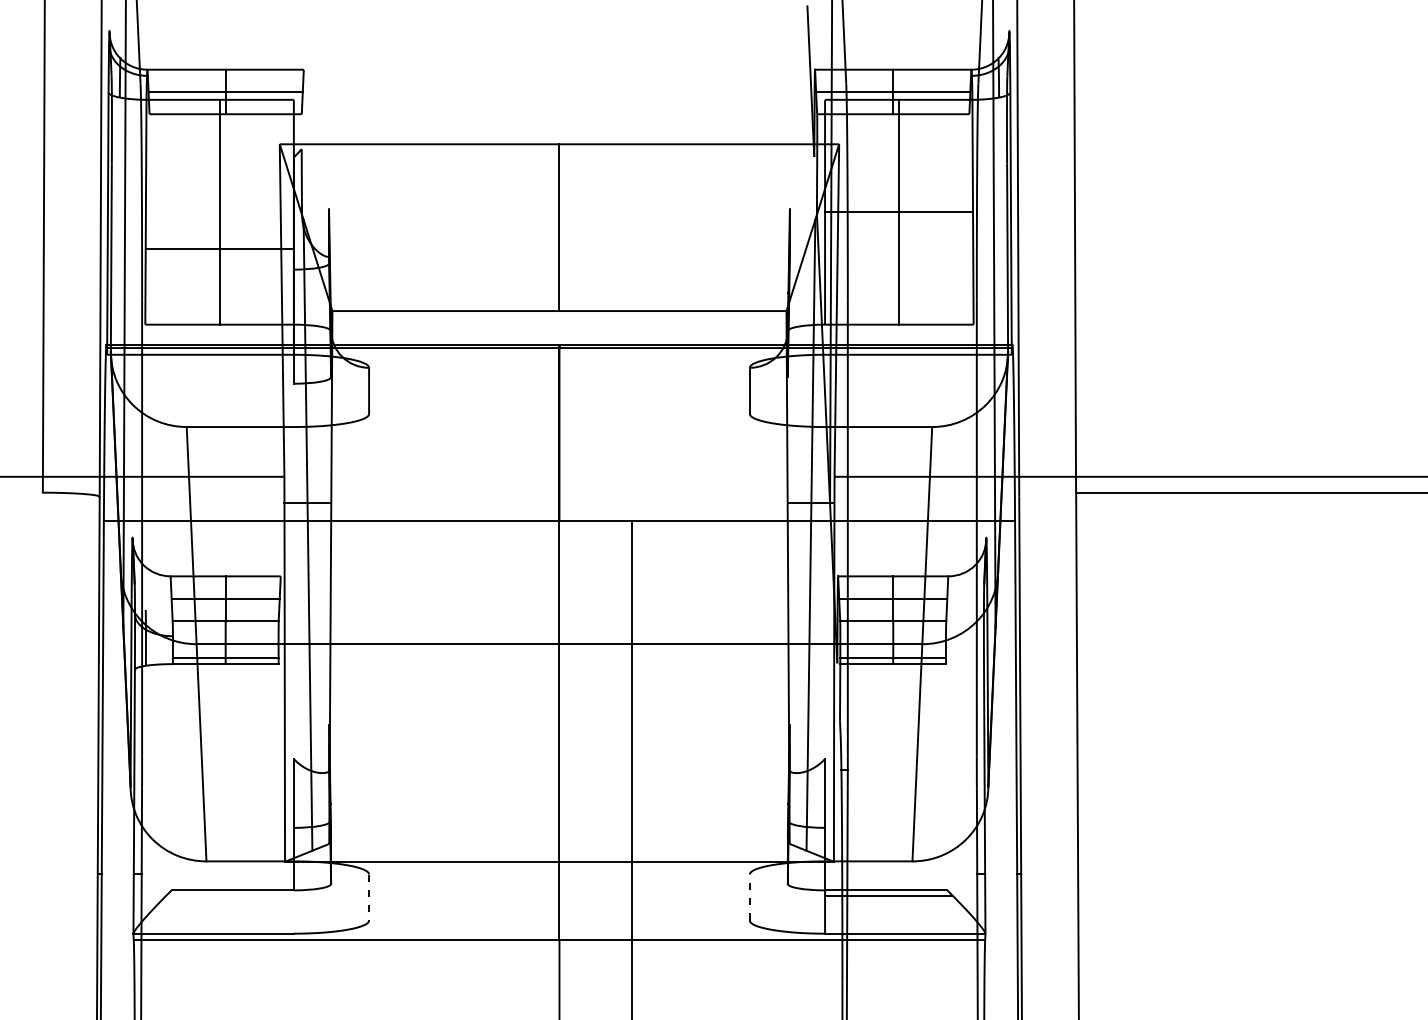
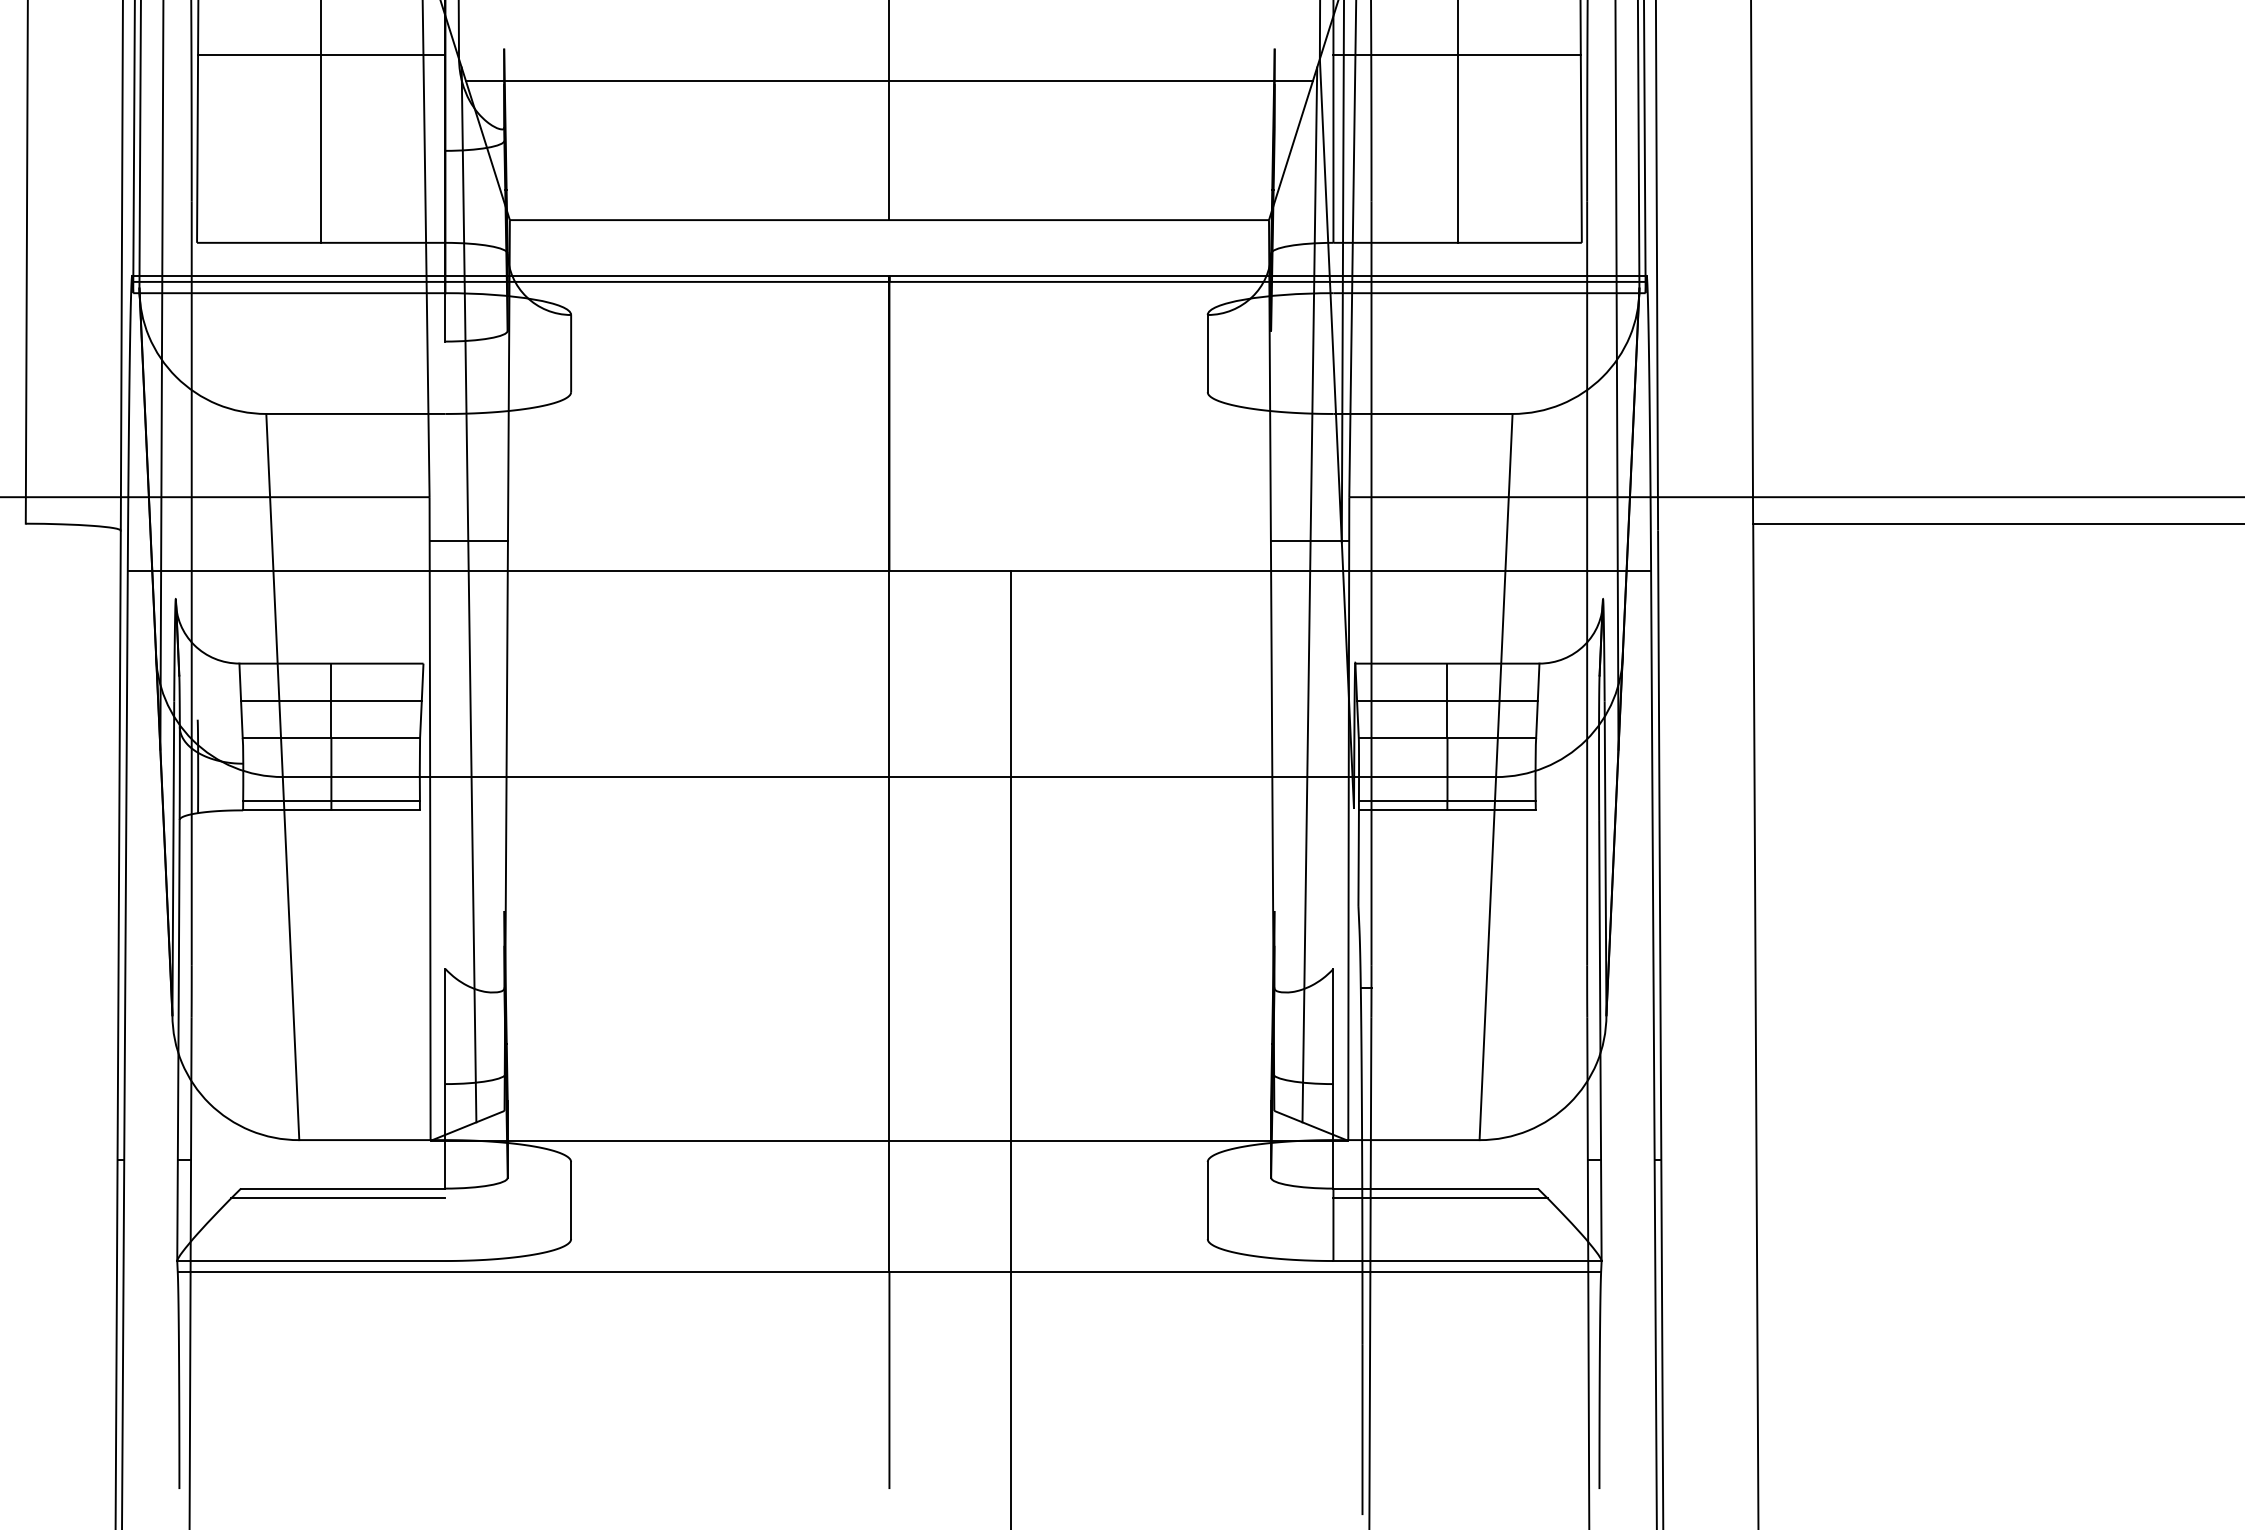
line: (559, 227) -> (889, 80), added
line: (219, 249) -> (321, 55), moved
line: (229, 896) -> (337, 1198), added
line: (749, 897) -> (1207, 1200), dashed -> solid
line: (369, 898) -> (571, 1202), dashed -> solid

